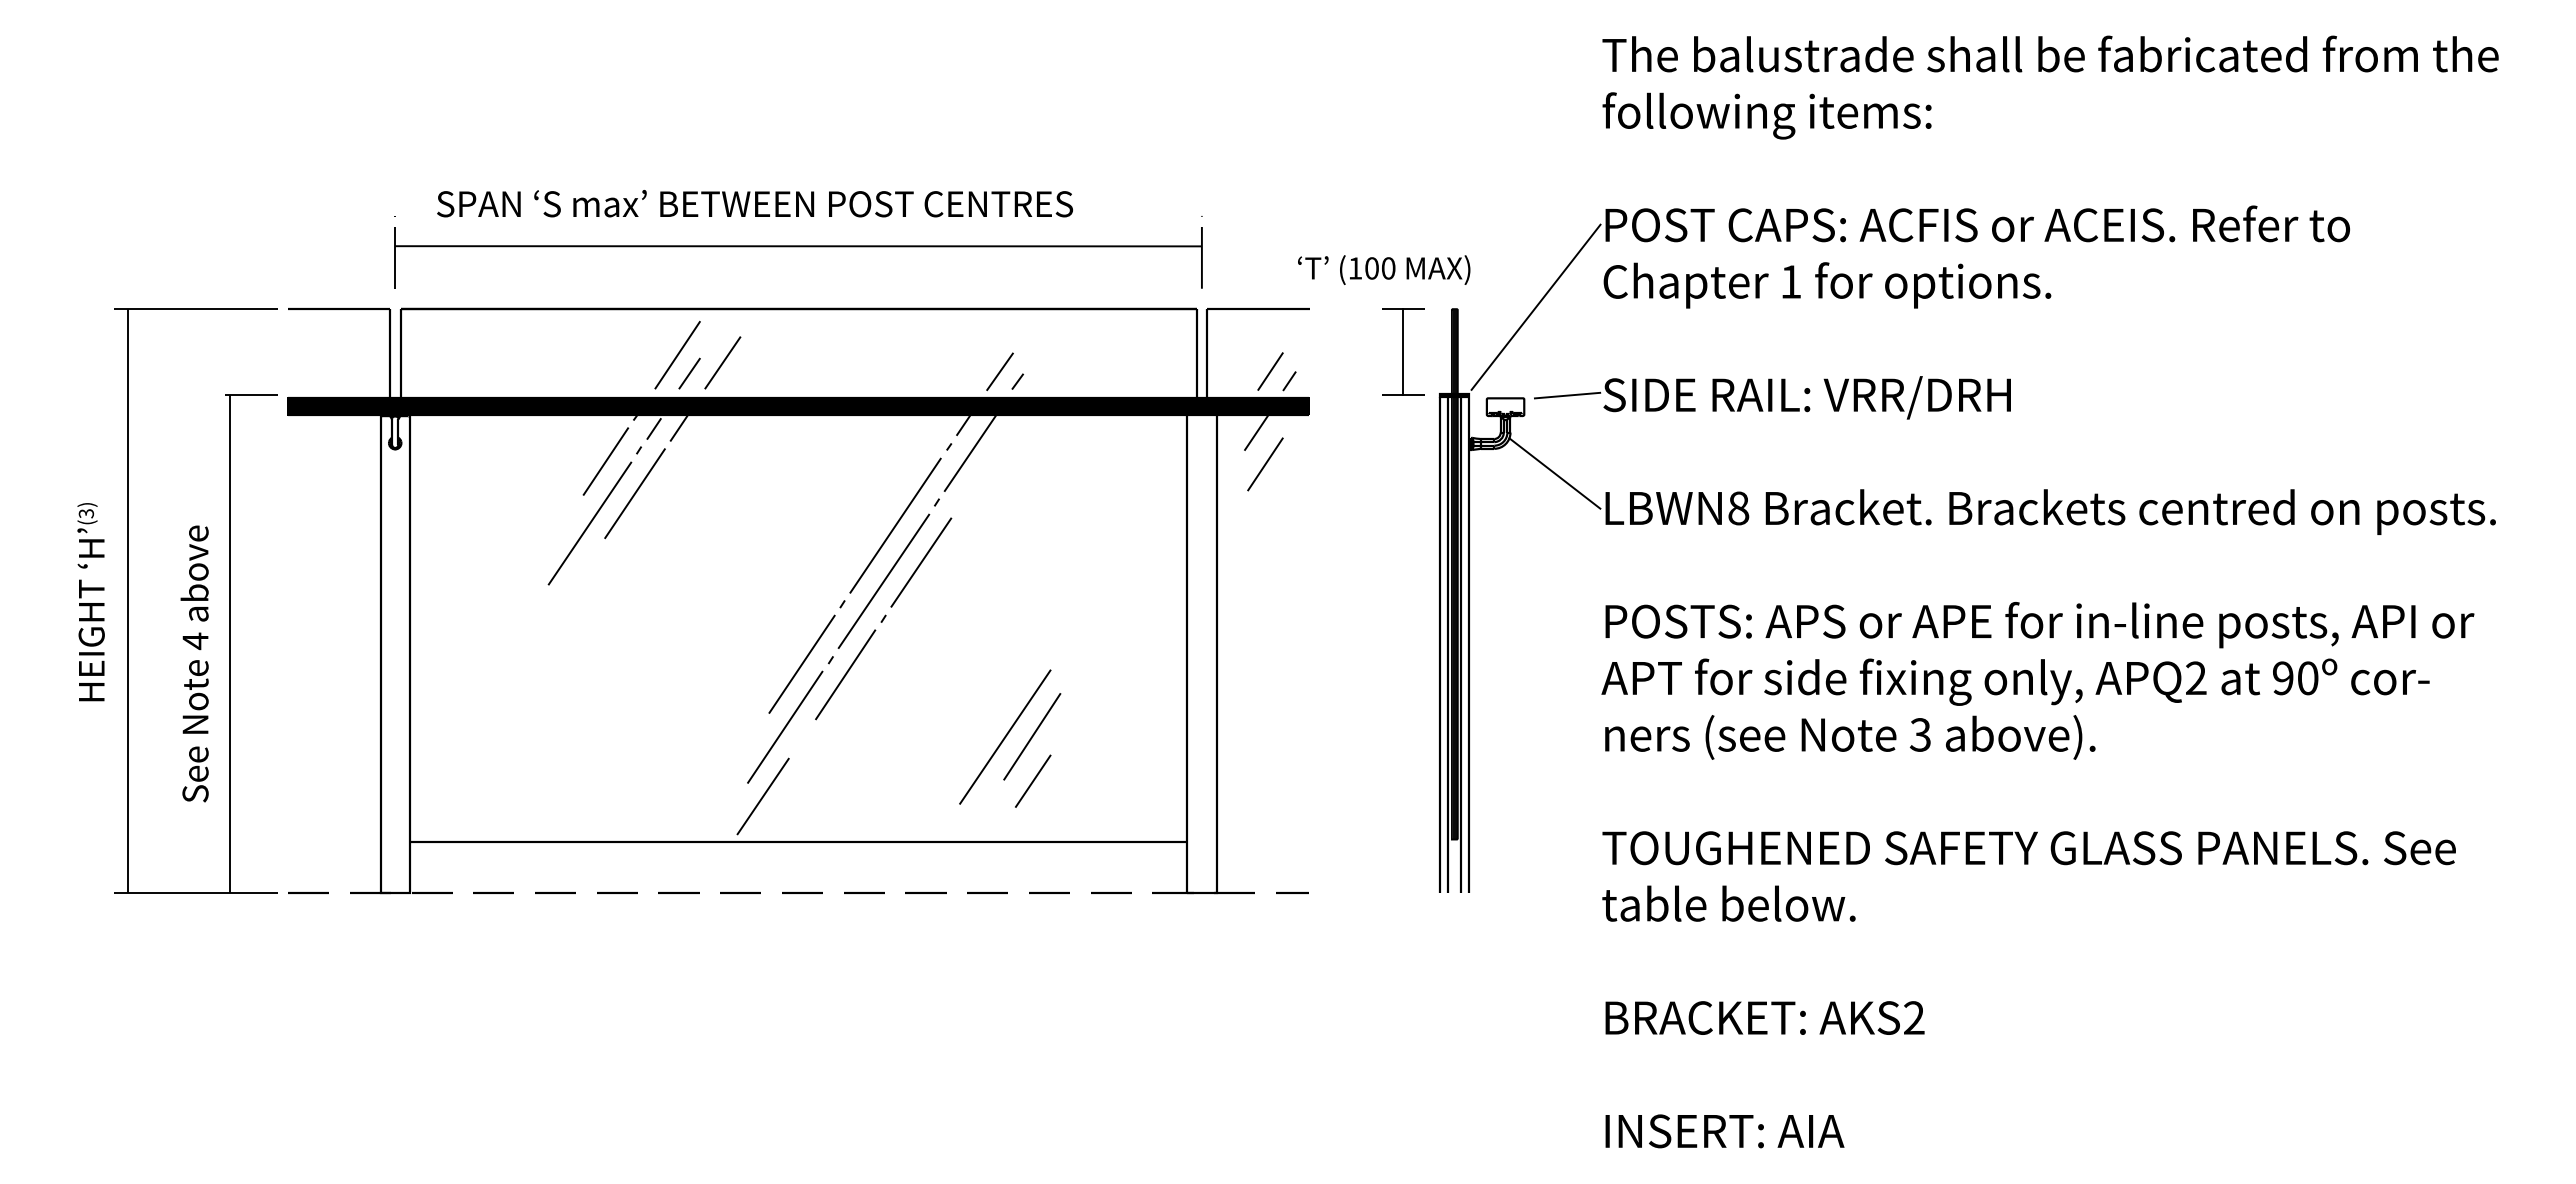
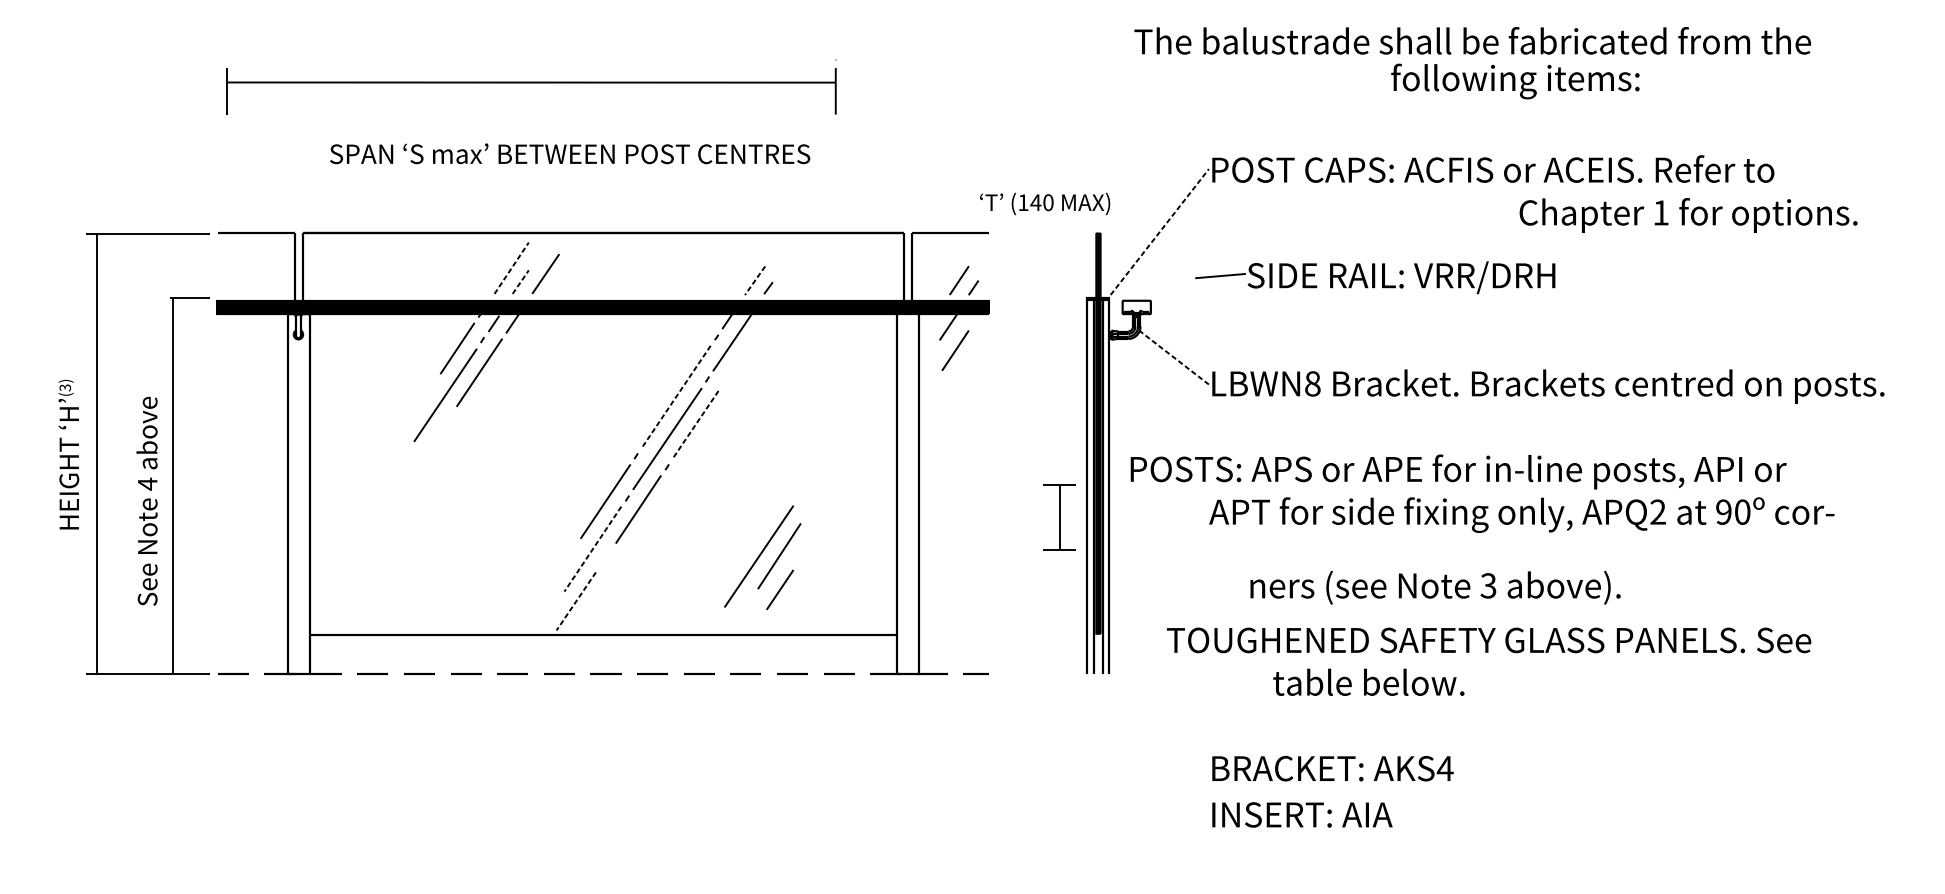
text: (2050, 53) -> (1472, 40), moved
text: (1766, 115) -> (1514, 81), moved
part: (798, 252) -> (531, 87), moved
text: (1371, 268) -> (1035, 202), (100 -> (140
text: (1827, 285) -> (1688, 215), moved
line: (1536, 307) -> (1160, 232), solid -> dashed
part: (1403, 351) -> (1059, 516), moved
line: (677, 355) -> (511, 268), solid -> dashed
line: (999, 372) -> (754, 281), solid -> dashed
line: (689, 373) -> (520, 282), solid -> dashed
part: (1772, 397) -> (1375, 277), moved
line: (1555, 473) -> (1174, 357), solid -> dashed
line: (895, 525) -> (676, 396), solid -> dashed
line: (921, 563) -> (695, 425), solid -> dashed
text: (2039, 625) -> (1458, 472), moved
line: (785, 727) -> (593, 549), solid -> dashed
text: (1850, 737) -> (1435, 587), moved
line: (762, 796) -> (575, 601), solid -> dashed
text: (2028, 848) -> (1488, 640), moved
text: (1728, 903) -> (1368, 682), moved
text: (1914, 1017) -> (1445, 768), AKS2 -> AKS4
text: (1724, 1131) -> (1302, 815), moved

